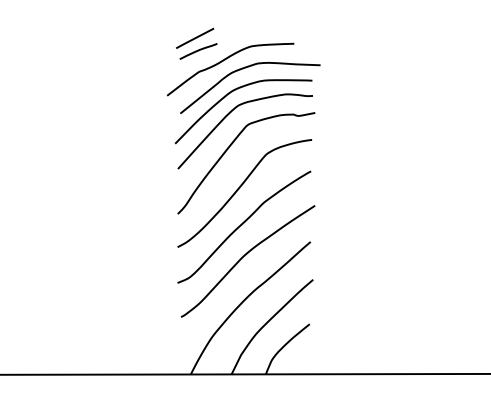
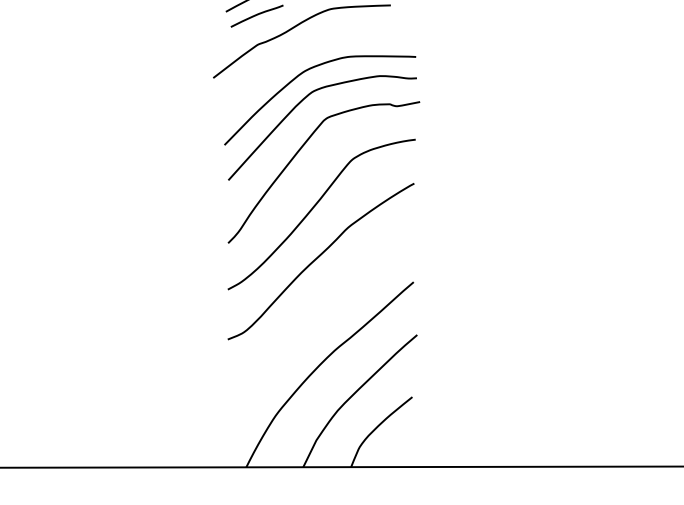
curve: (243, 69) -> (319, 41), removed
curve: (243, 257) -> (319, 303), removed

